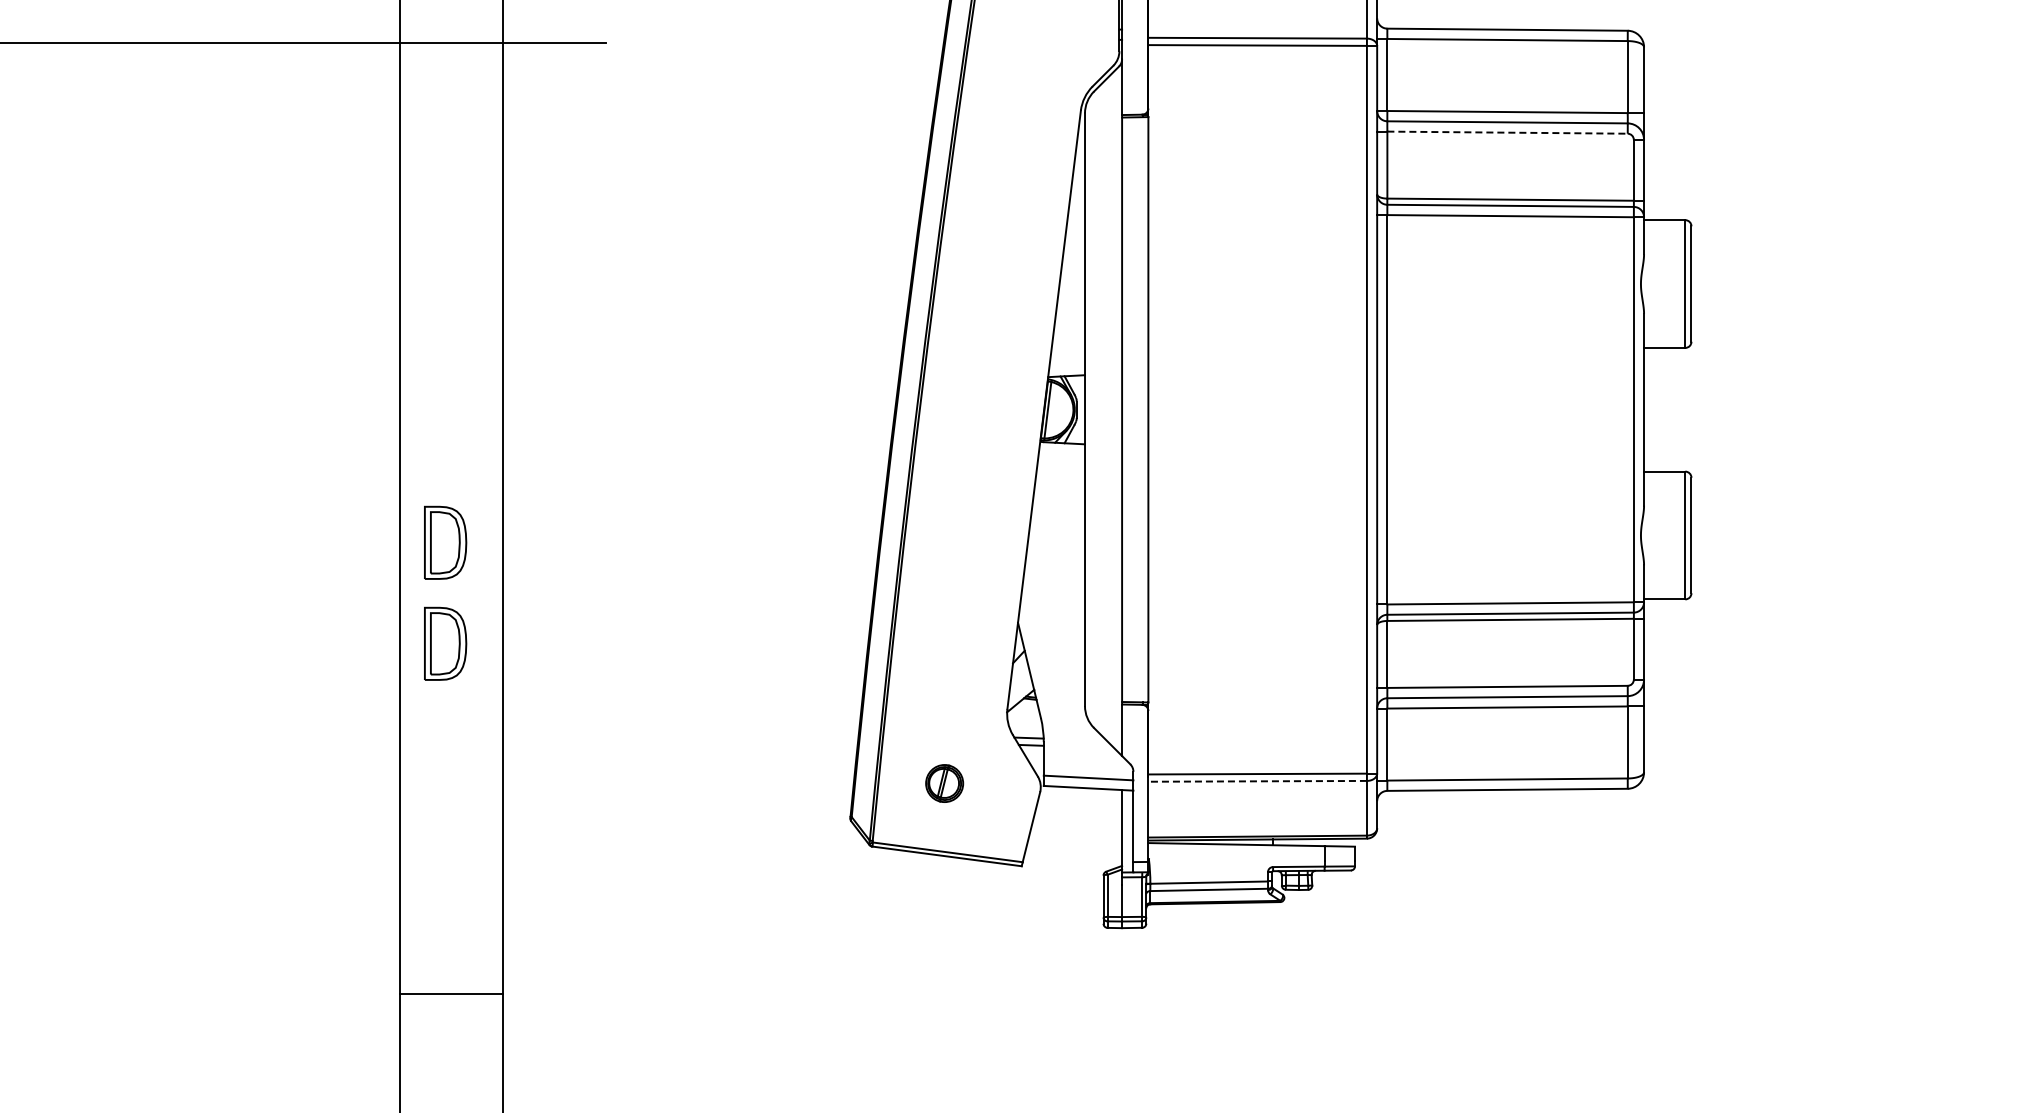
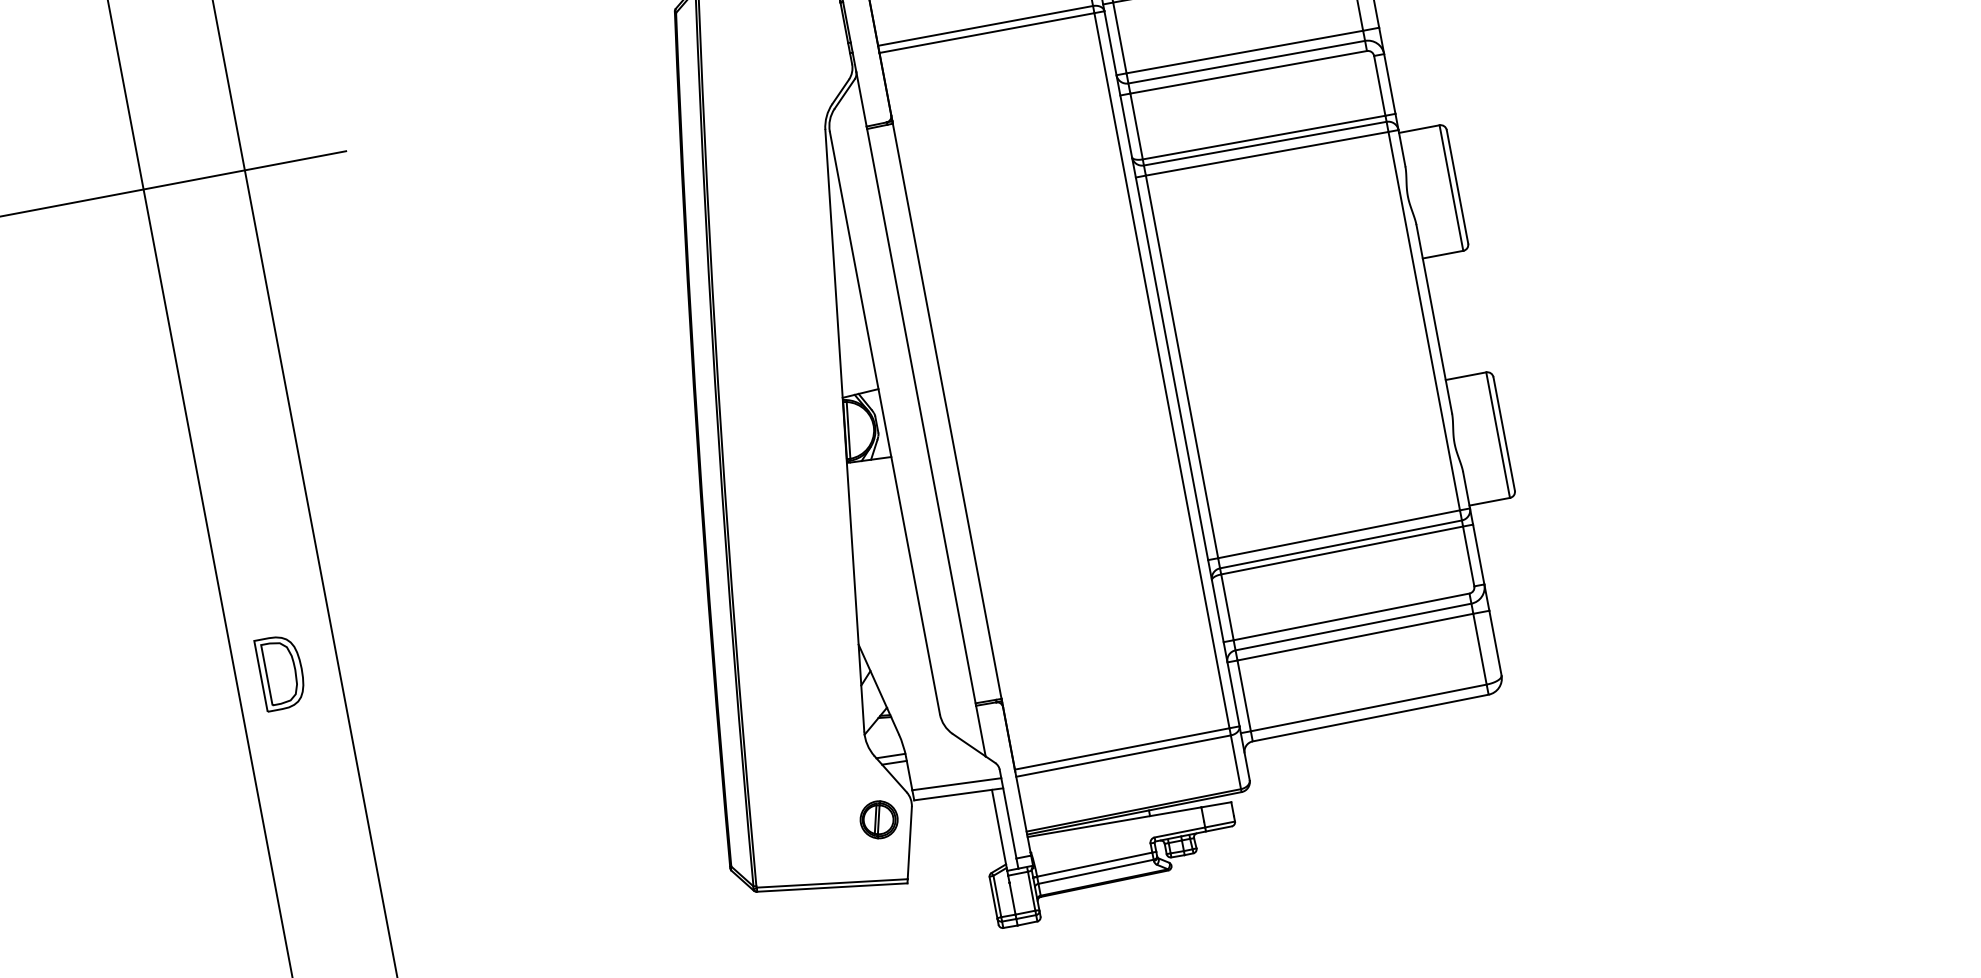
line: (1508, 132) -> (1249, 71), dashed -> solid
part: (445, 643) -> (299, 771), removed
line: (1257, 781) -> (1123, 756), dashed -> solid
part: (944, 783) -> (878, 819), moved

